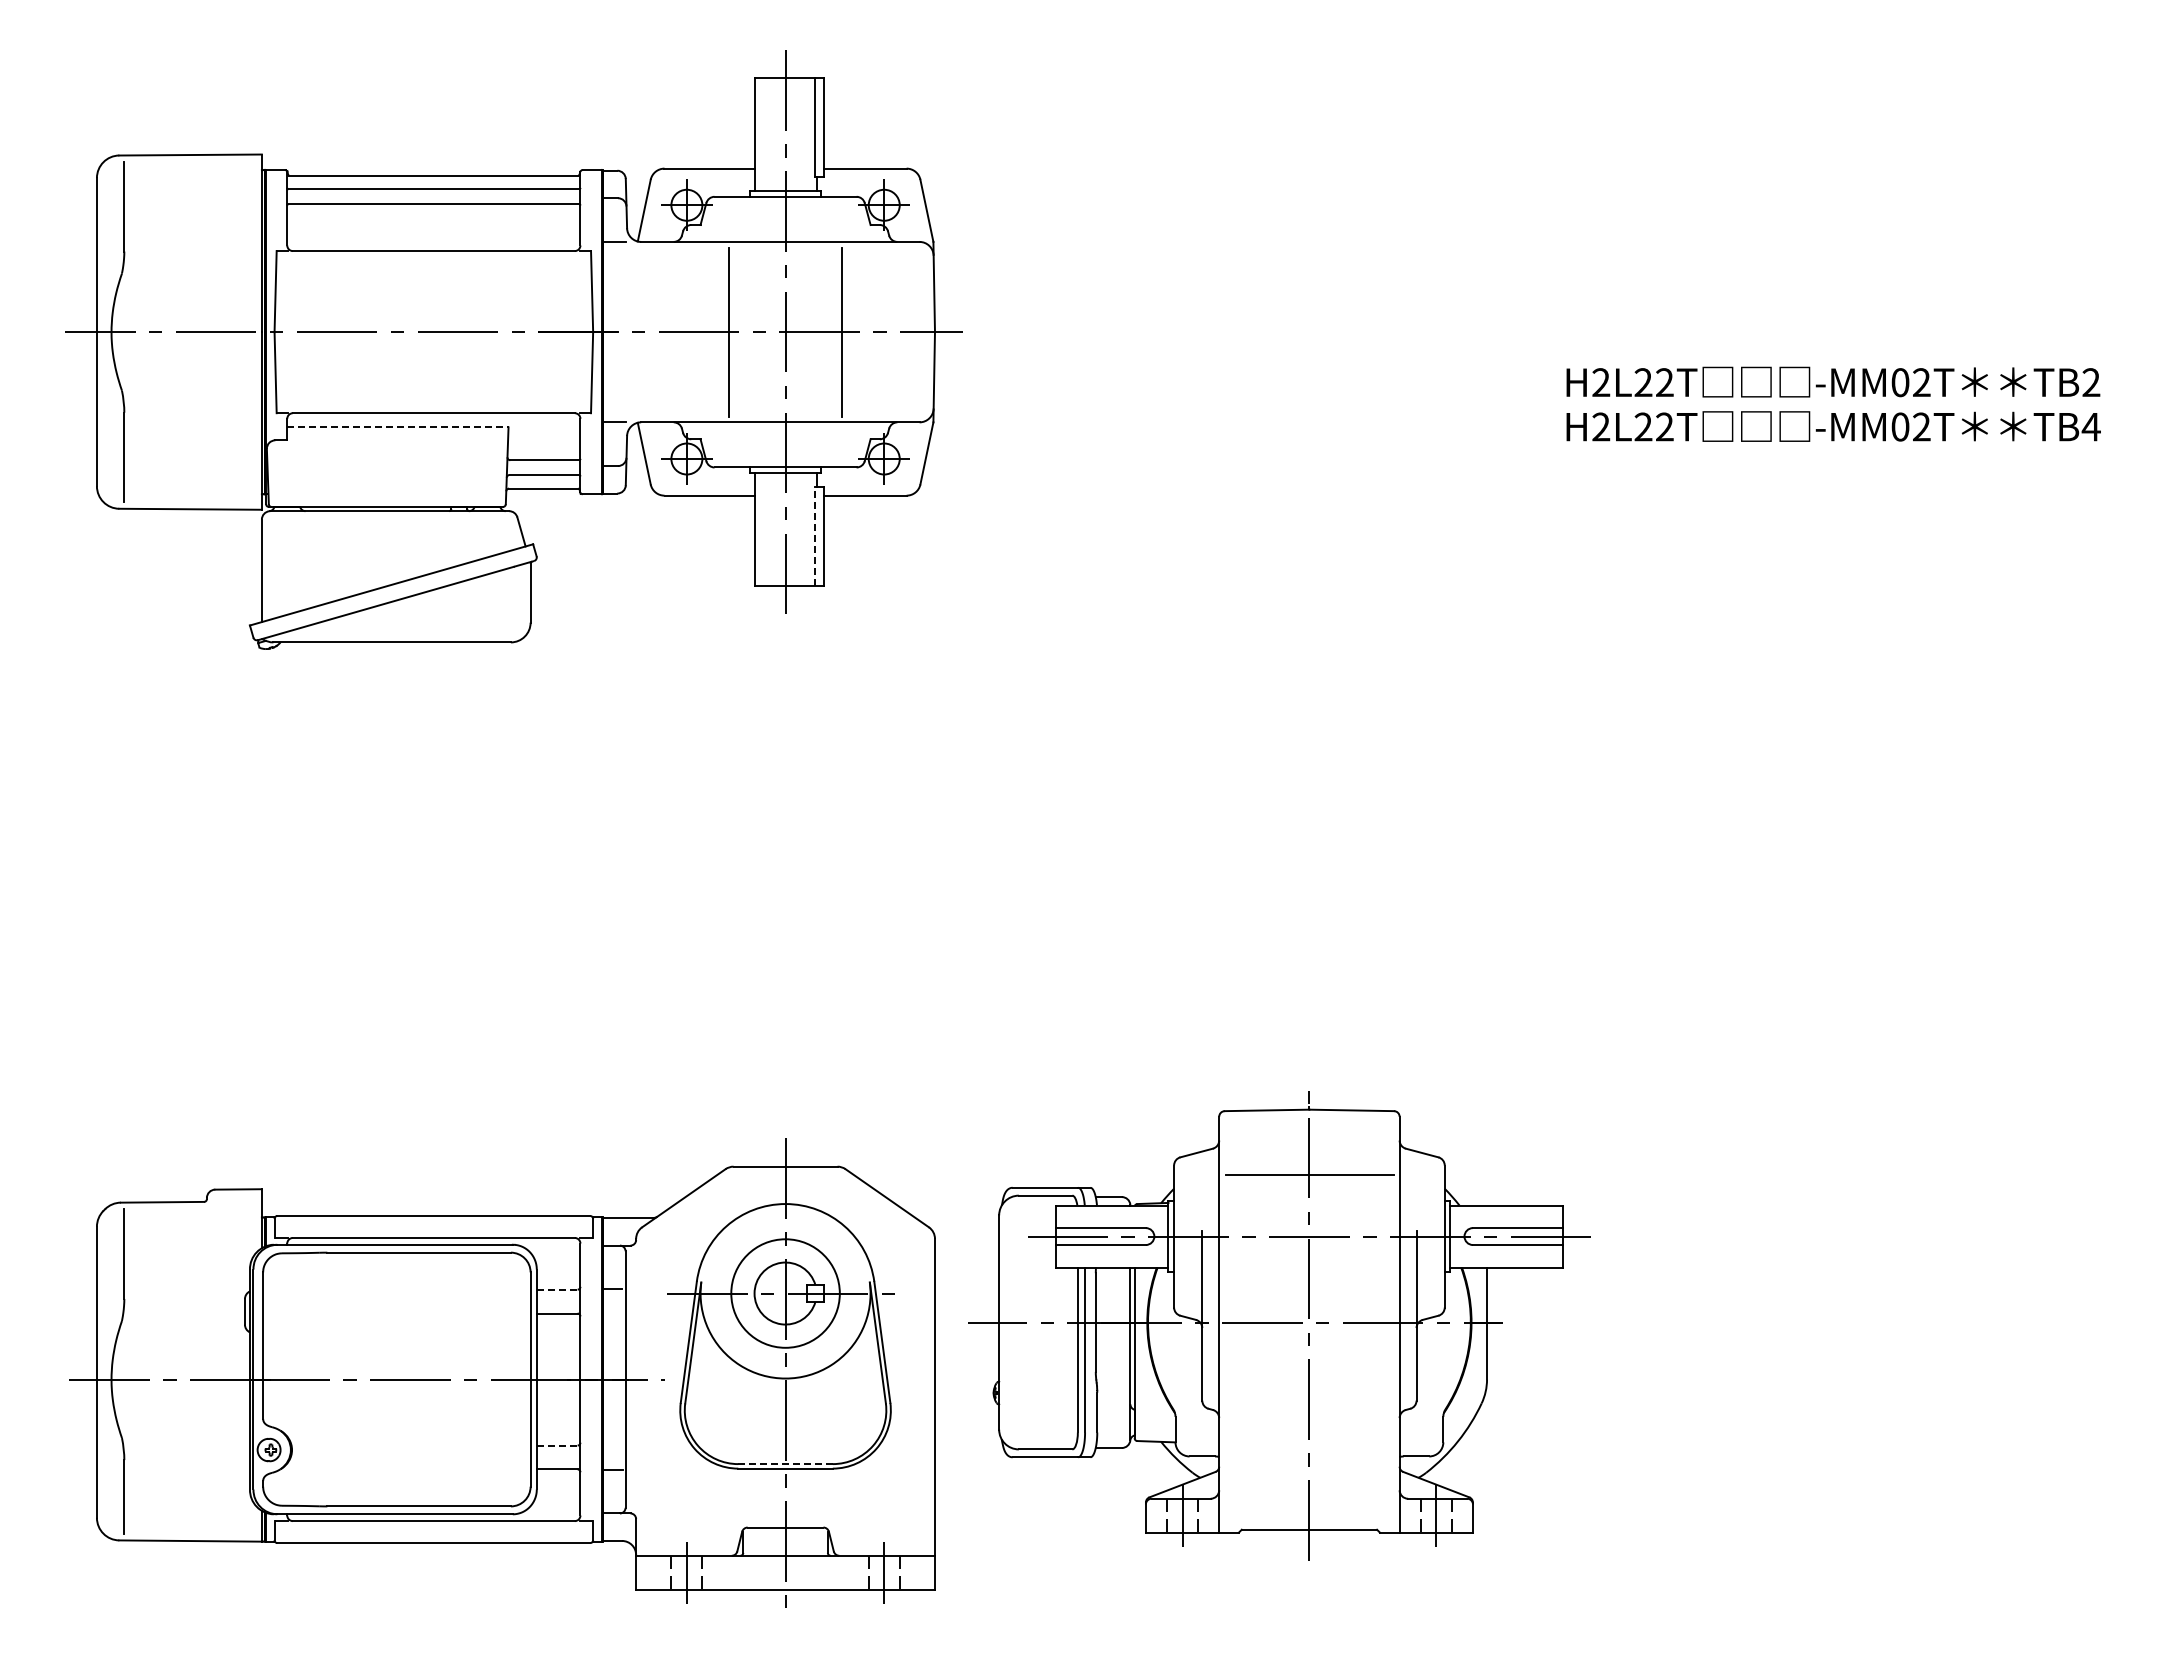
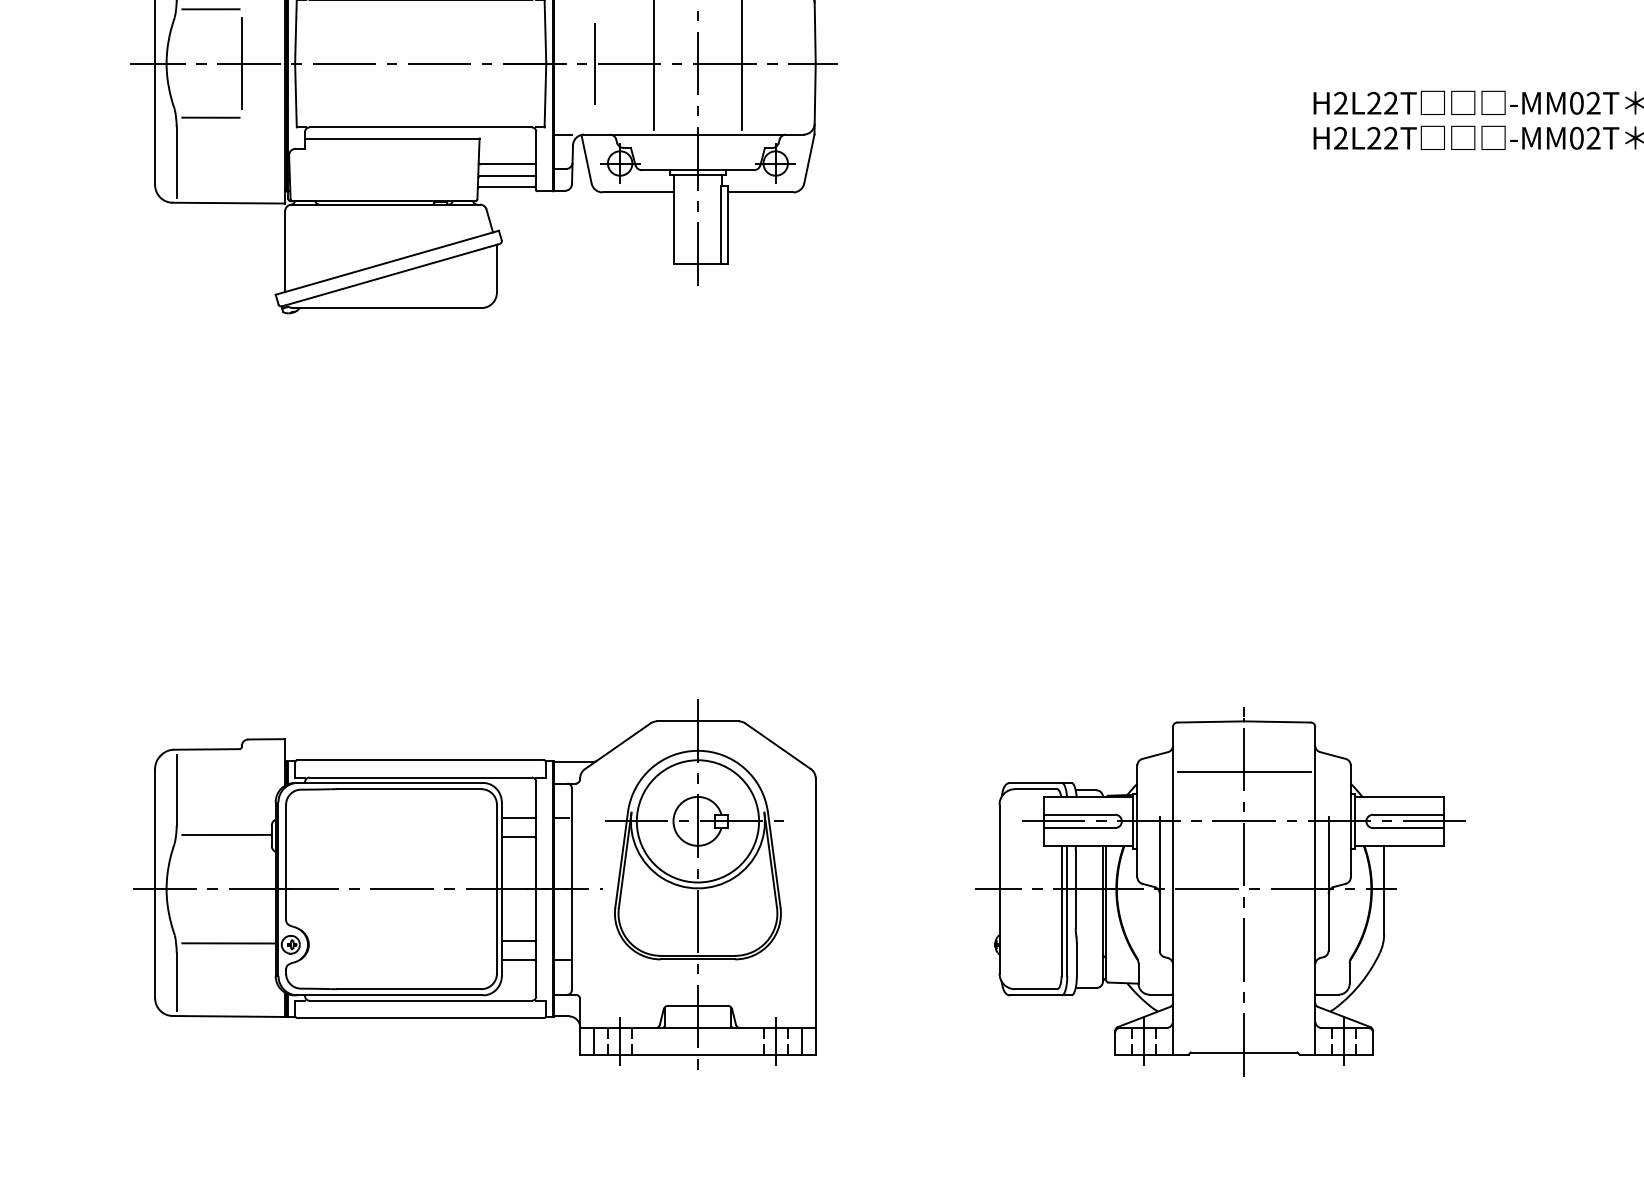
line: (167, 263) -> (210, 9), added
line: (206, 331) -> (241, 63), added
line: (655, 331) -> (595, 63), added
line: (167, 400) -> (210, 117), added
line: (397, 427) -> (392, 138), dashed -> solid
line: (815, 536) -> (721, 224), dashed -> solid
line: (557, 1289) -> (518, 818), dashed -> solid
circle: (785, 1293) -> (697, 821), size x1.43
line: (187, 1310) -> (226, 834), added
part: (1279, 1325) -> (1220, 891), moved
line: (557, 1445) -> (518, 941), dashed -> solid
line: (190, 1448) -> (228, 943), added
line: (786, 1464) -> (698, 956), dashed -> solid
line: (653, 1573) -> (593, 1042), added
line: (918, 1573) -> (802, 1042), added

